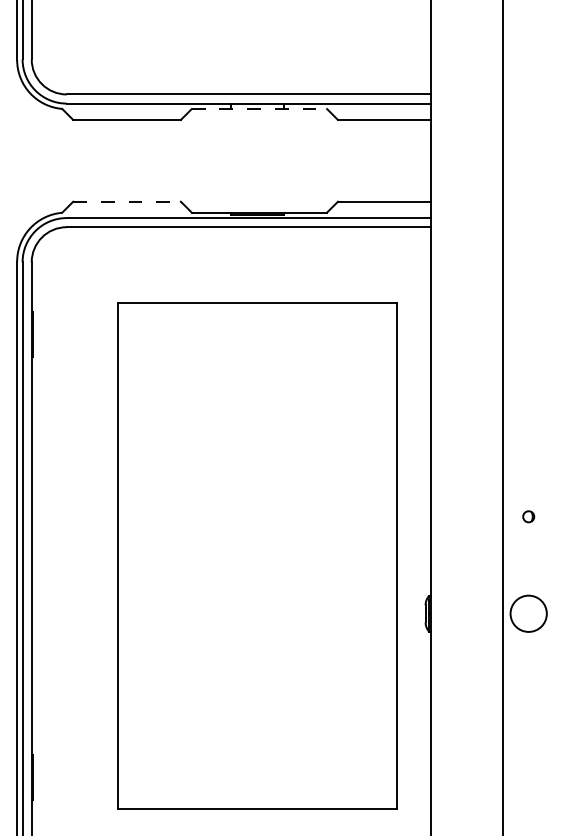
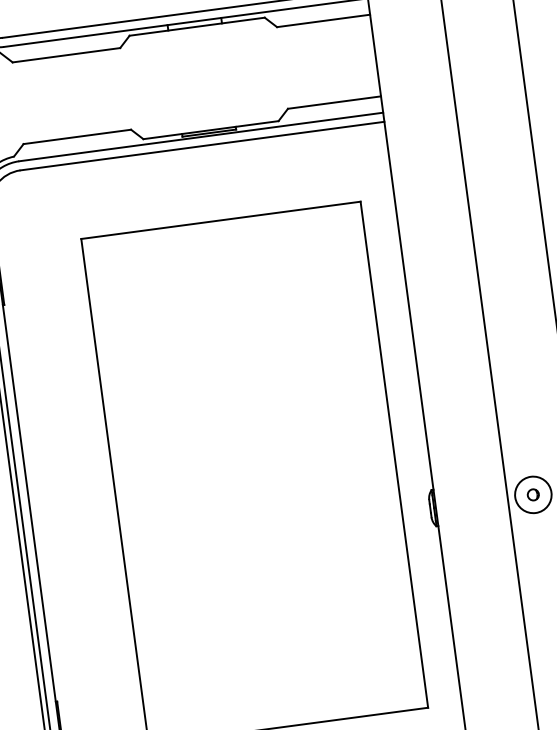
line: (259, 109) -> (197, 27), dashed -> solid
line: (127, 201) -> (77, 136), dashed -> solid
part: (528, 516) -> (533, 494), moved

